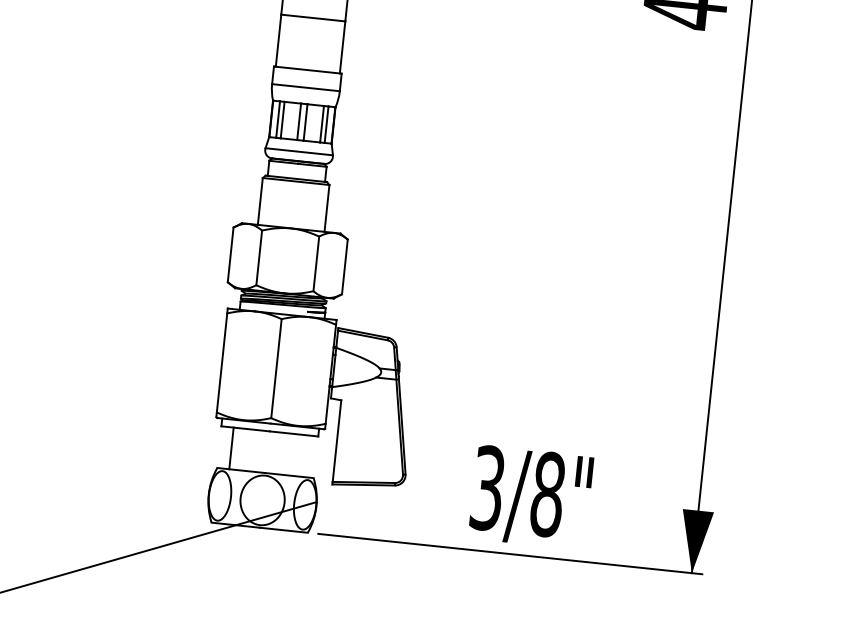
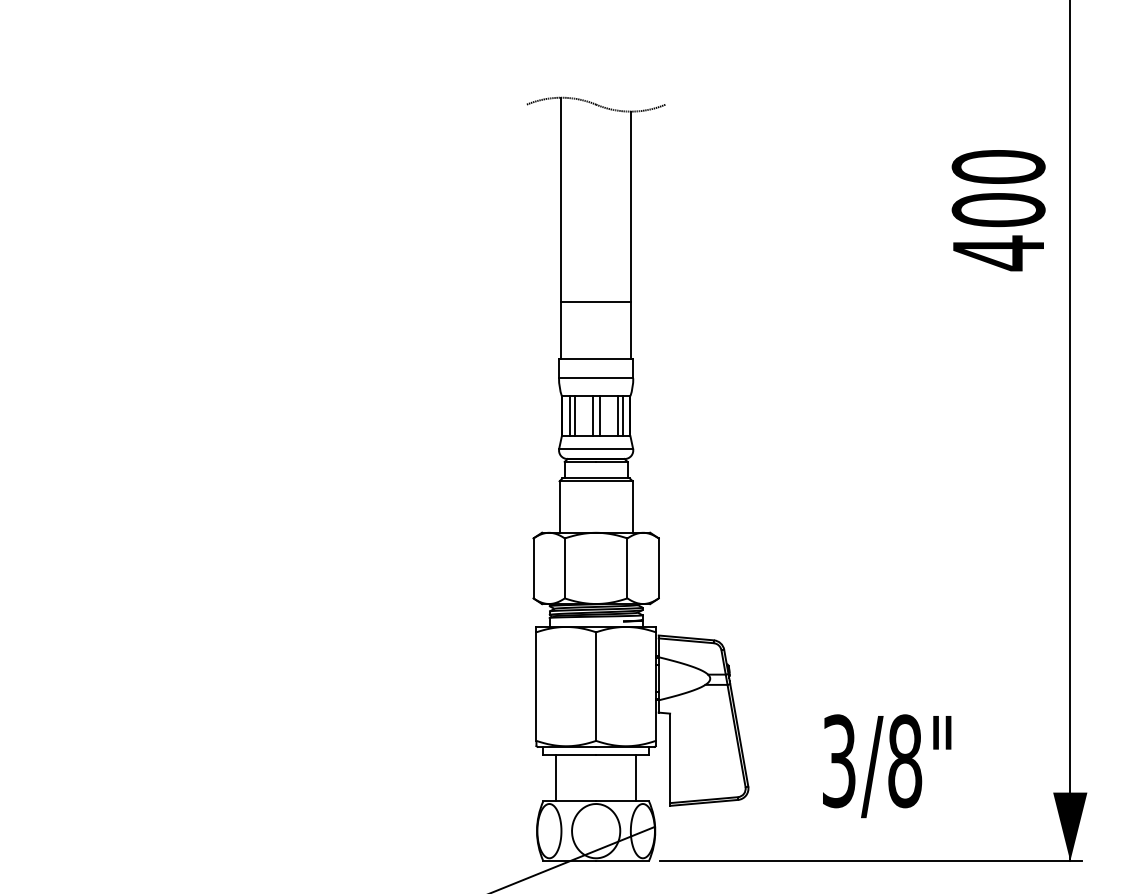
line: (303, 456) -> (635, 778), added
text: (531, 497) -> (887, 766), moved

